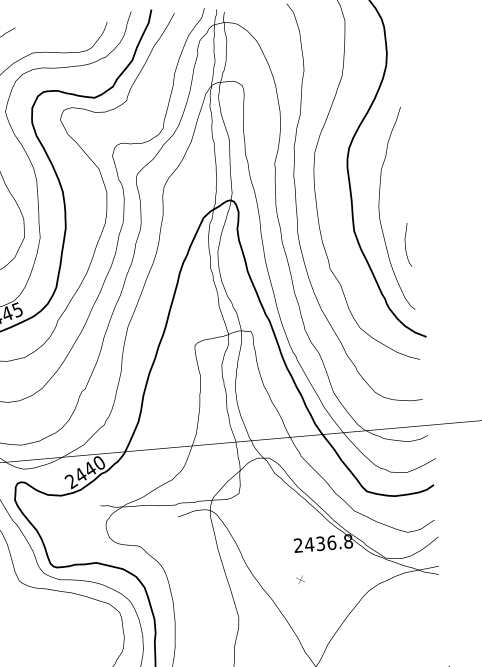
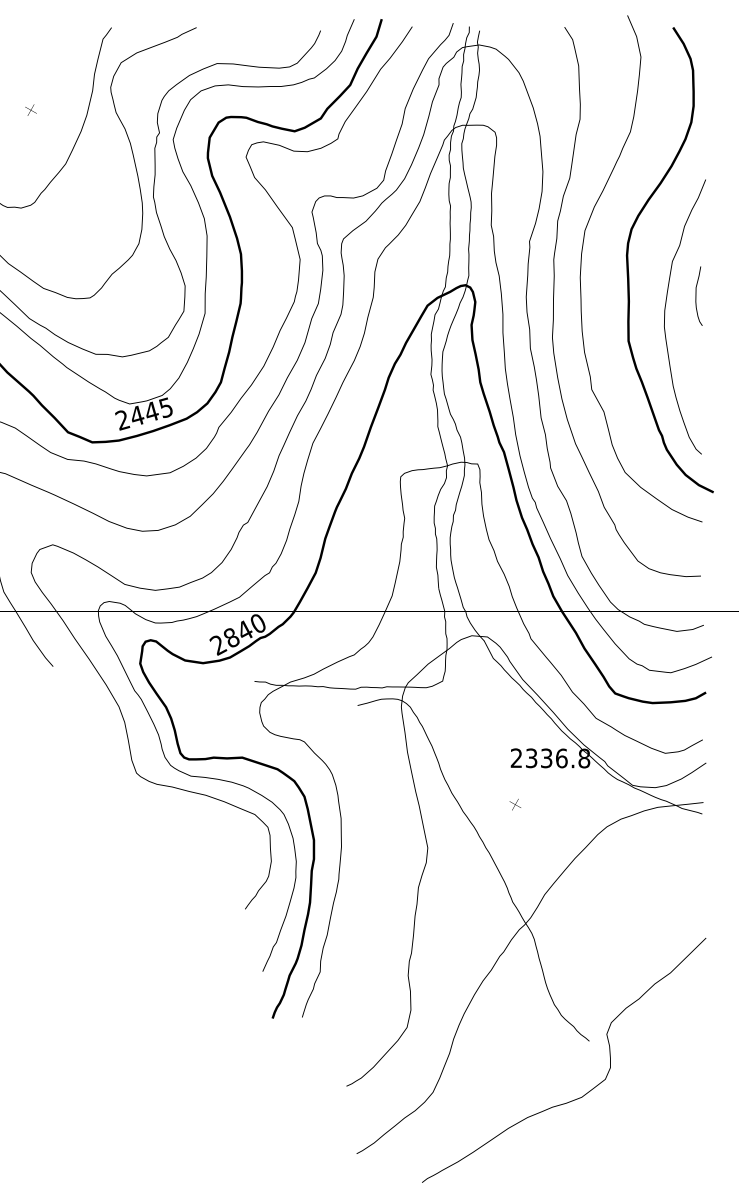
curve: (405, 244) -> (696, 295), moved
text: (80, 474) -> (231, 637), 2440 -> 2840
text: (309, 544) -> (531, 758), 2436.8 -> 2336.8

